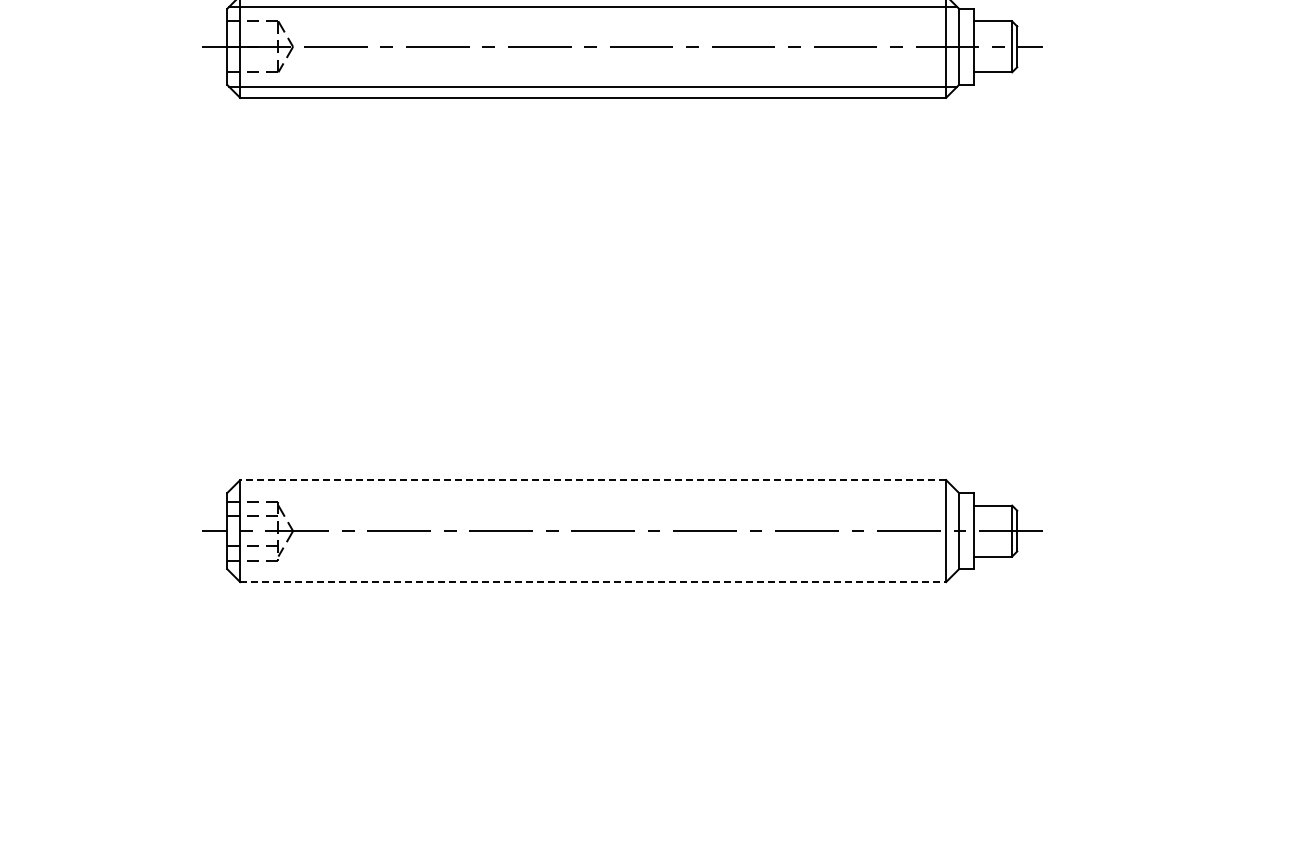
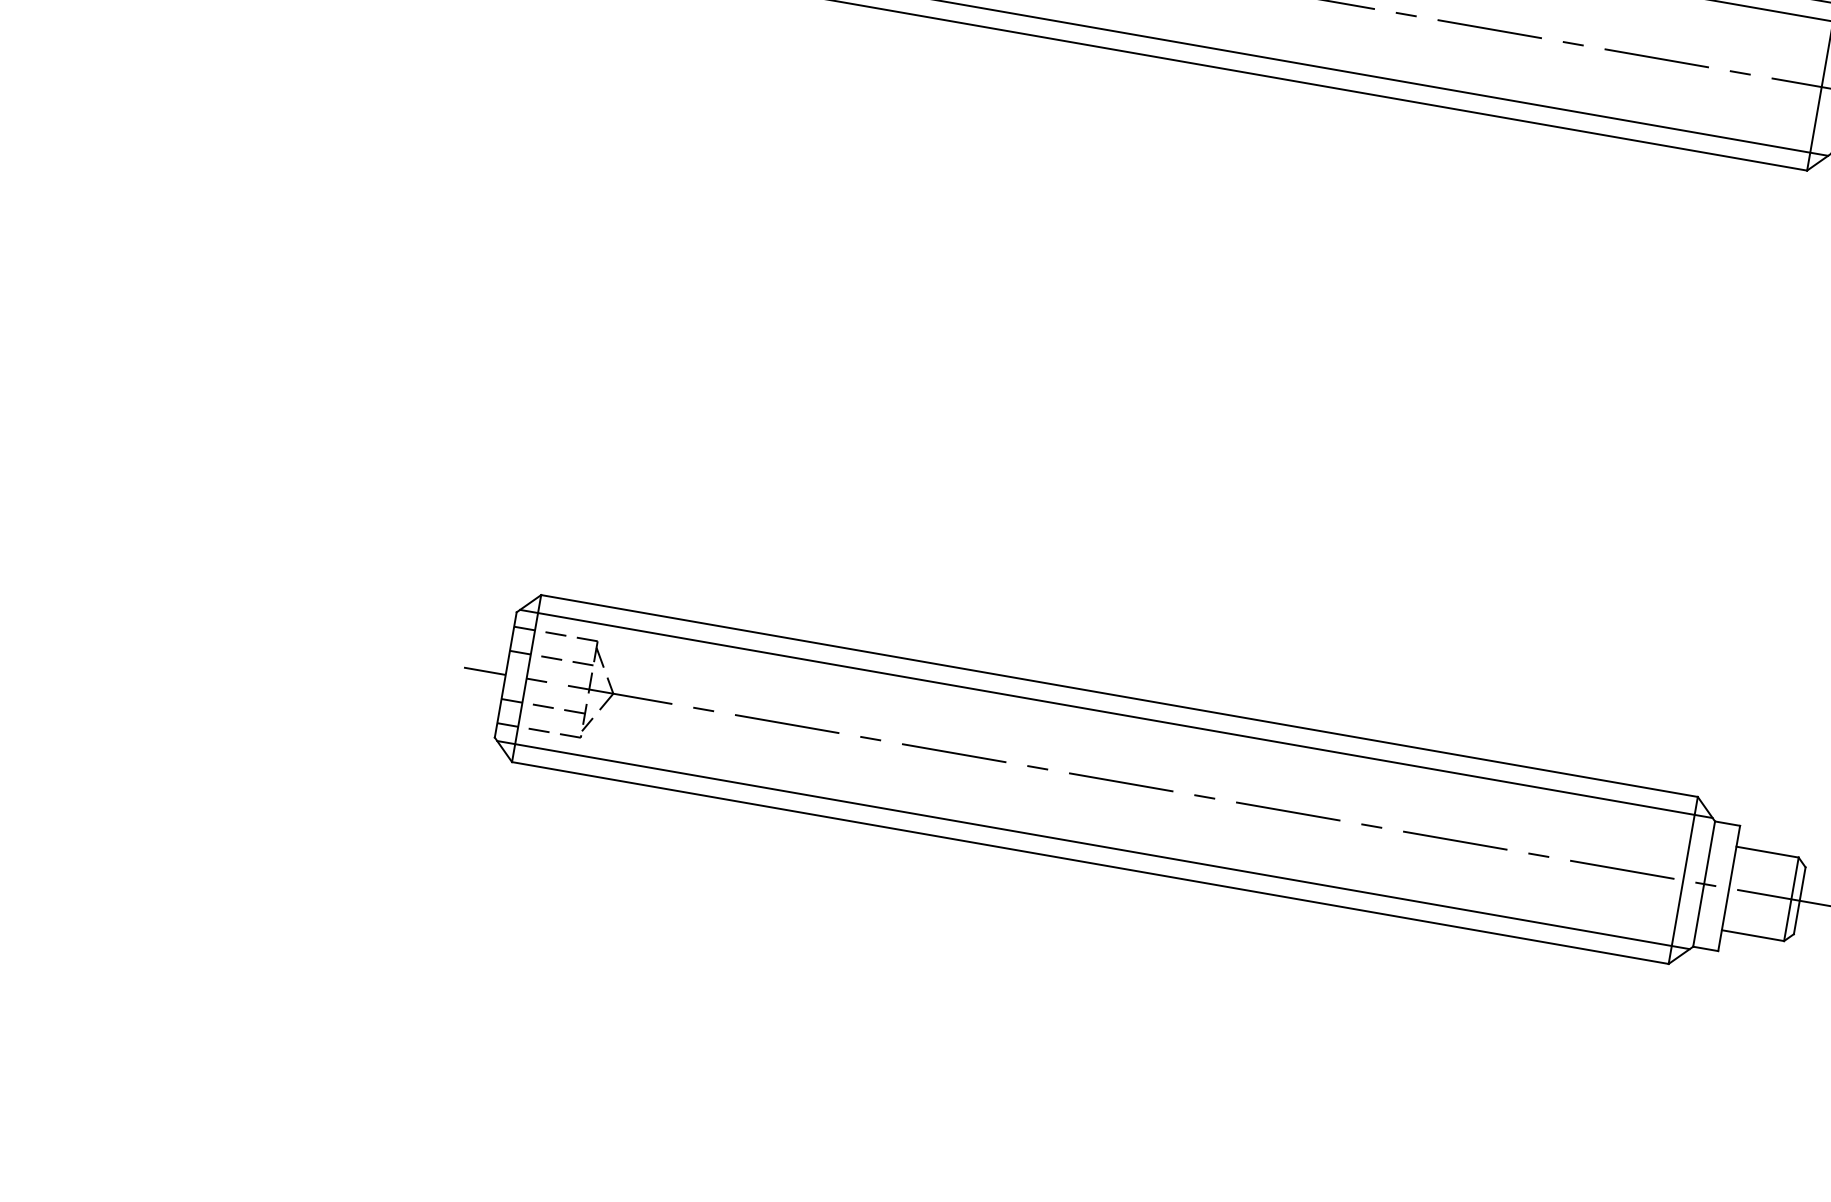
line: (593, 480) -> (1119, 696), dashed -> solid
line: (593, 491) -> (1116, 714), added
line: (593, 571) -> (1093, 845), added
line: (593, 582) -> (1090, 863), dashed -> solid

